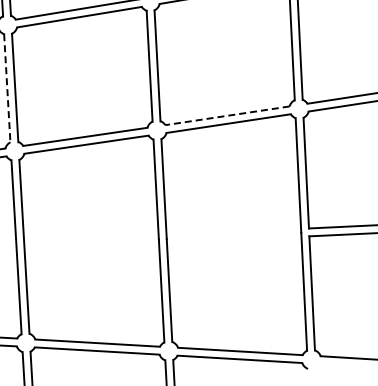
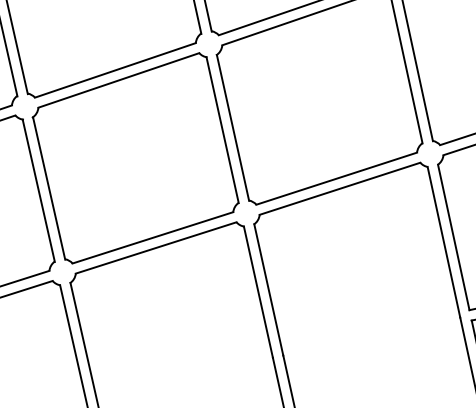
line: (7, 88) -> (39, 190), dashed -> solid
line: (227, 115) -> (336, 178), dashed -> solid

